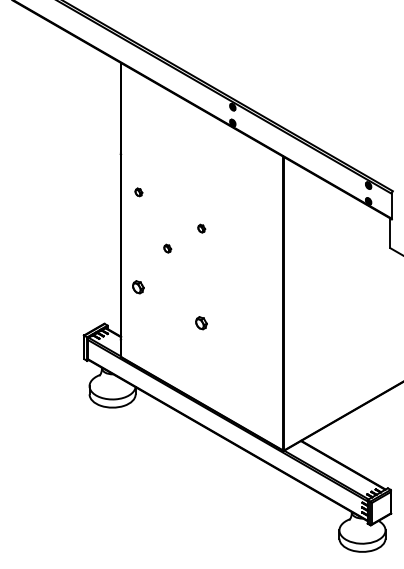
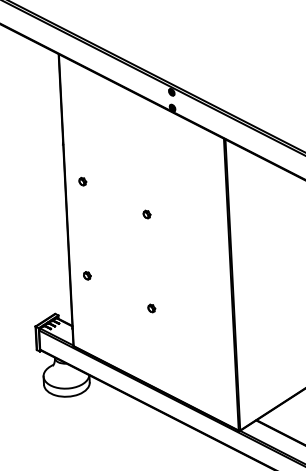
part: (167, 248) -> (114, 235), removed
part: (138, 286) -> (87, 275), size x0.62
part: (201, 323) -> (151, 308), size x0.62

